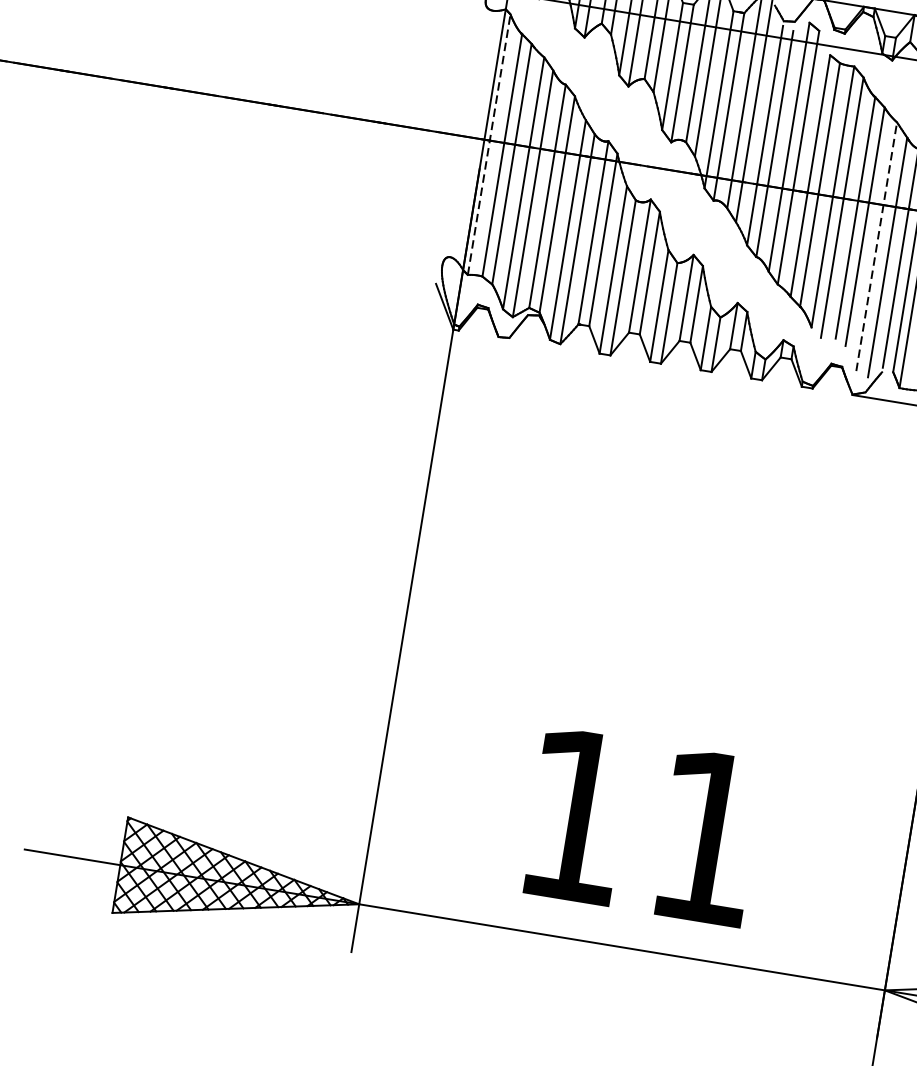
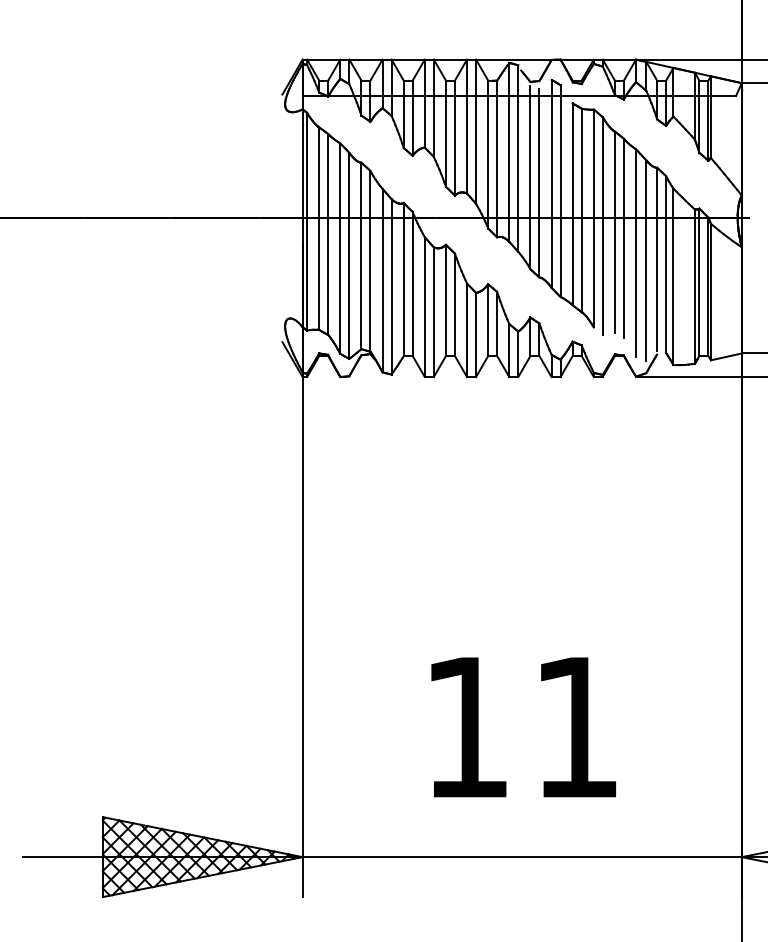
line: (489, 144) -> (307, 221), dashed -> solid
line: (877, 247) -> (636, 253), dashed -> solid
text: (643, 827) -> (523, 727), moved

